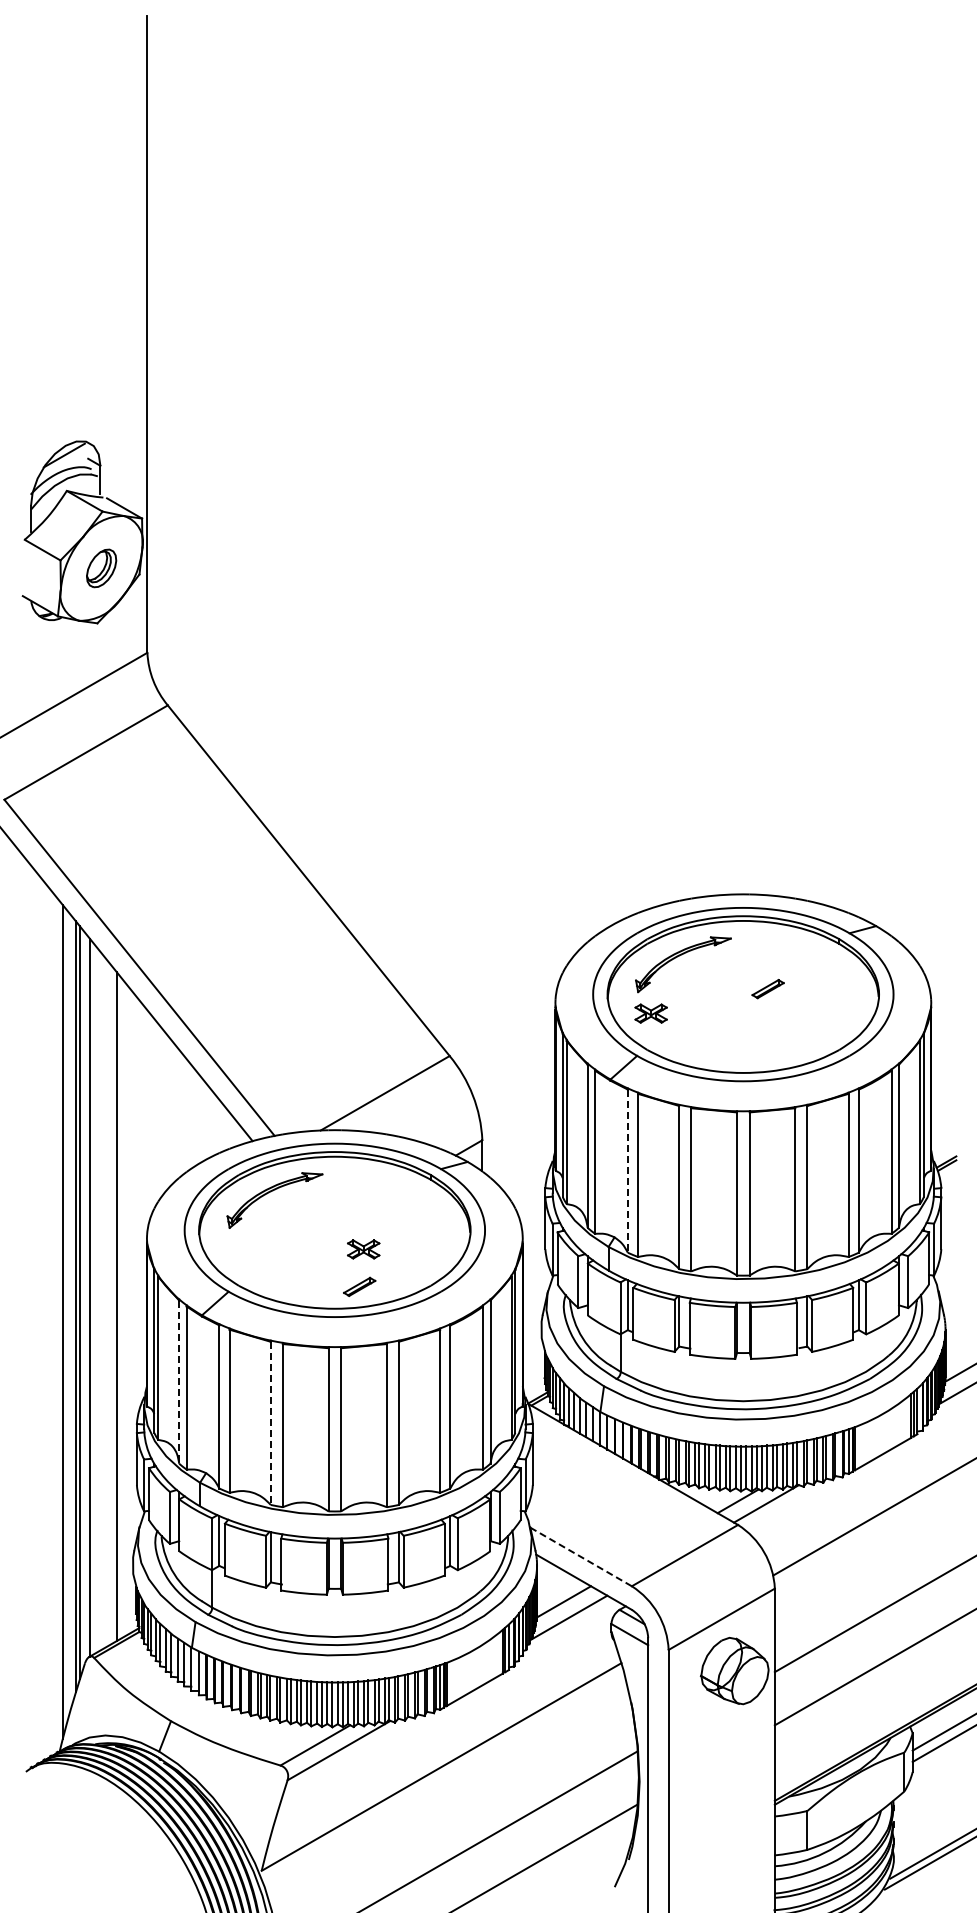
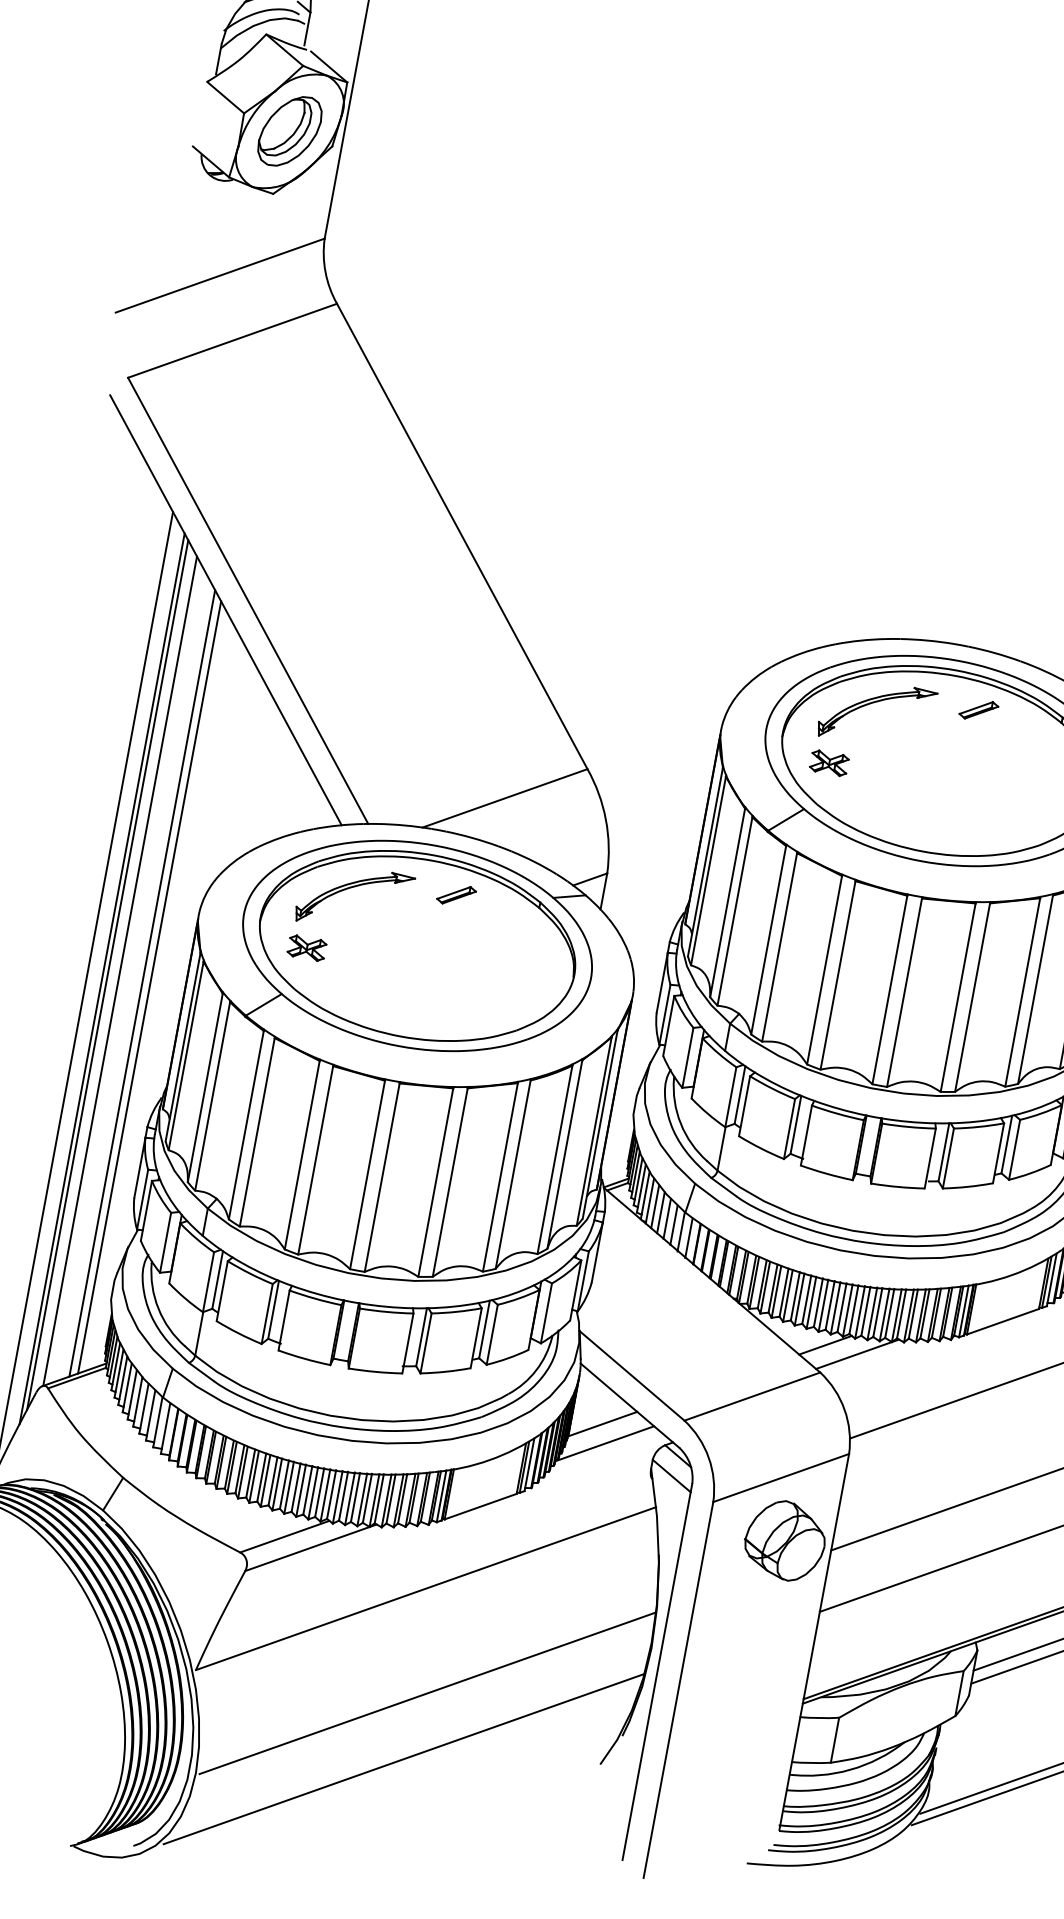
part: (101, 568) -> (289, 131), size x1.67
part: (767, 989) -> (978, 710), moved
line: (627, 1171) -> (768, 940), dashed -> solid
part: (363, 1249) -> (306, 948), moved
part: (359, 1286) -> (456, 894), moved
line: (110, 1304) -> (142, 983), added
line: (179, 1382) -> (205, 1088), dashed -> solid
line: (270, 1423) -> (301, 1155), dashed -> solid
line: (581, 1556) -> (632, 1375), dashed -> solid

